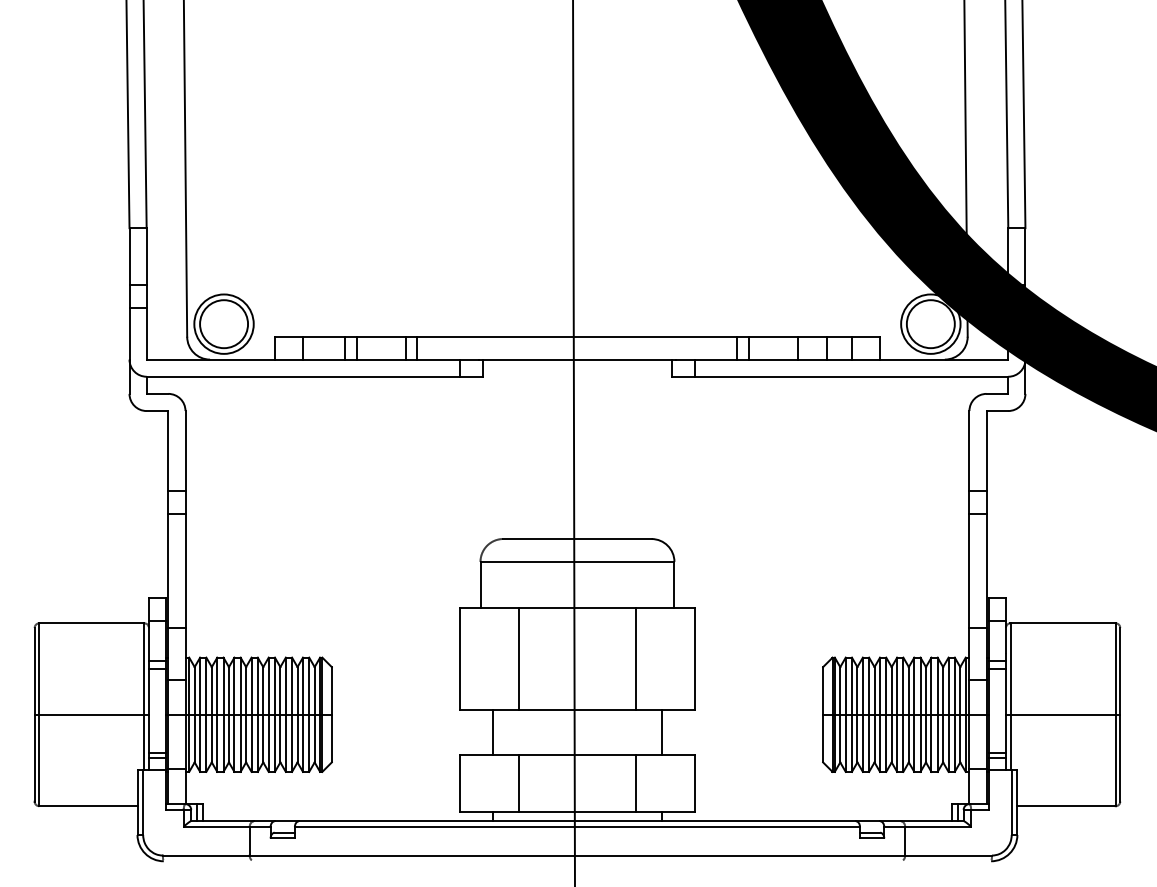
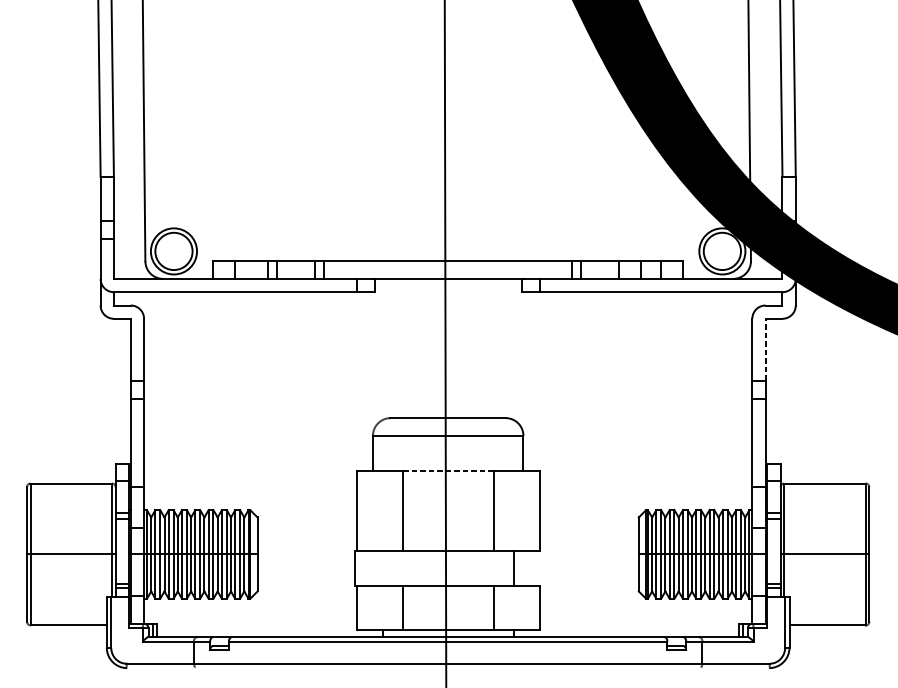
line: (986, 450) -> (765, 349), solid -> dashed
line: (577, 607) -> (448, 471), solid -> dashed
line: (492, 732) -> (354, 568), moved

